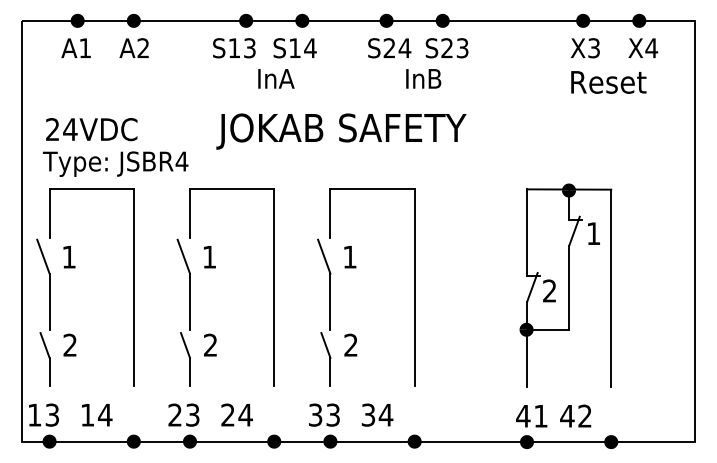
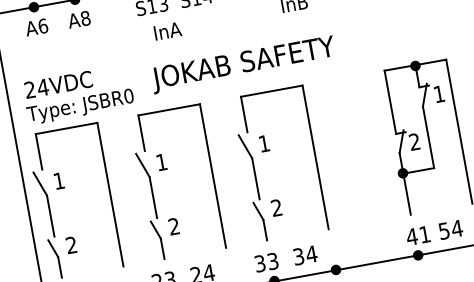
text: (85, 48) -> (43, 26), A1 -> A6
text: (143, 48) -> (85, 18), A2 -> A8
text: (276, 78) -> (167, 30), moved
text: (341, 131) -> (243, 64), moved
text: (181, 161) -> (128, 96), JSBR4 -> JSBR0
text: (576, 415) -> (450, 229), 42 -> 54

